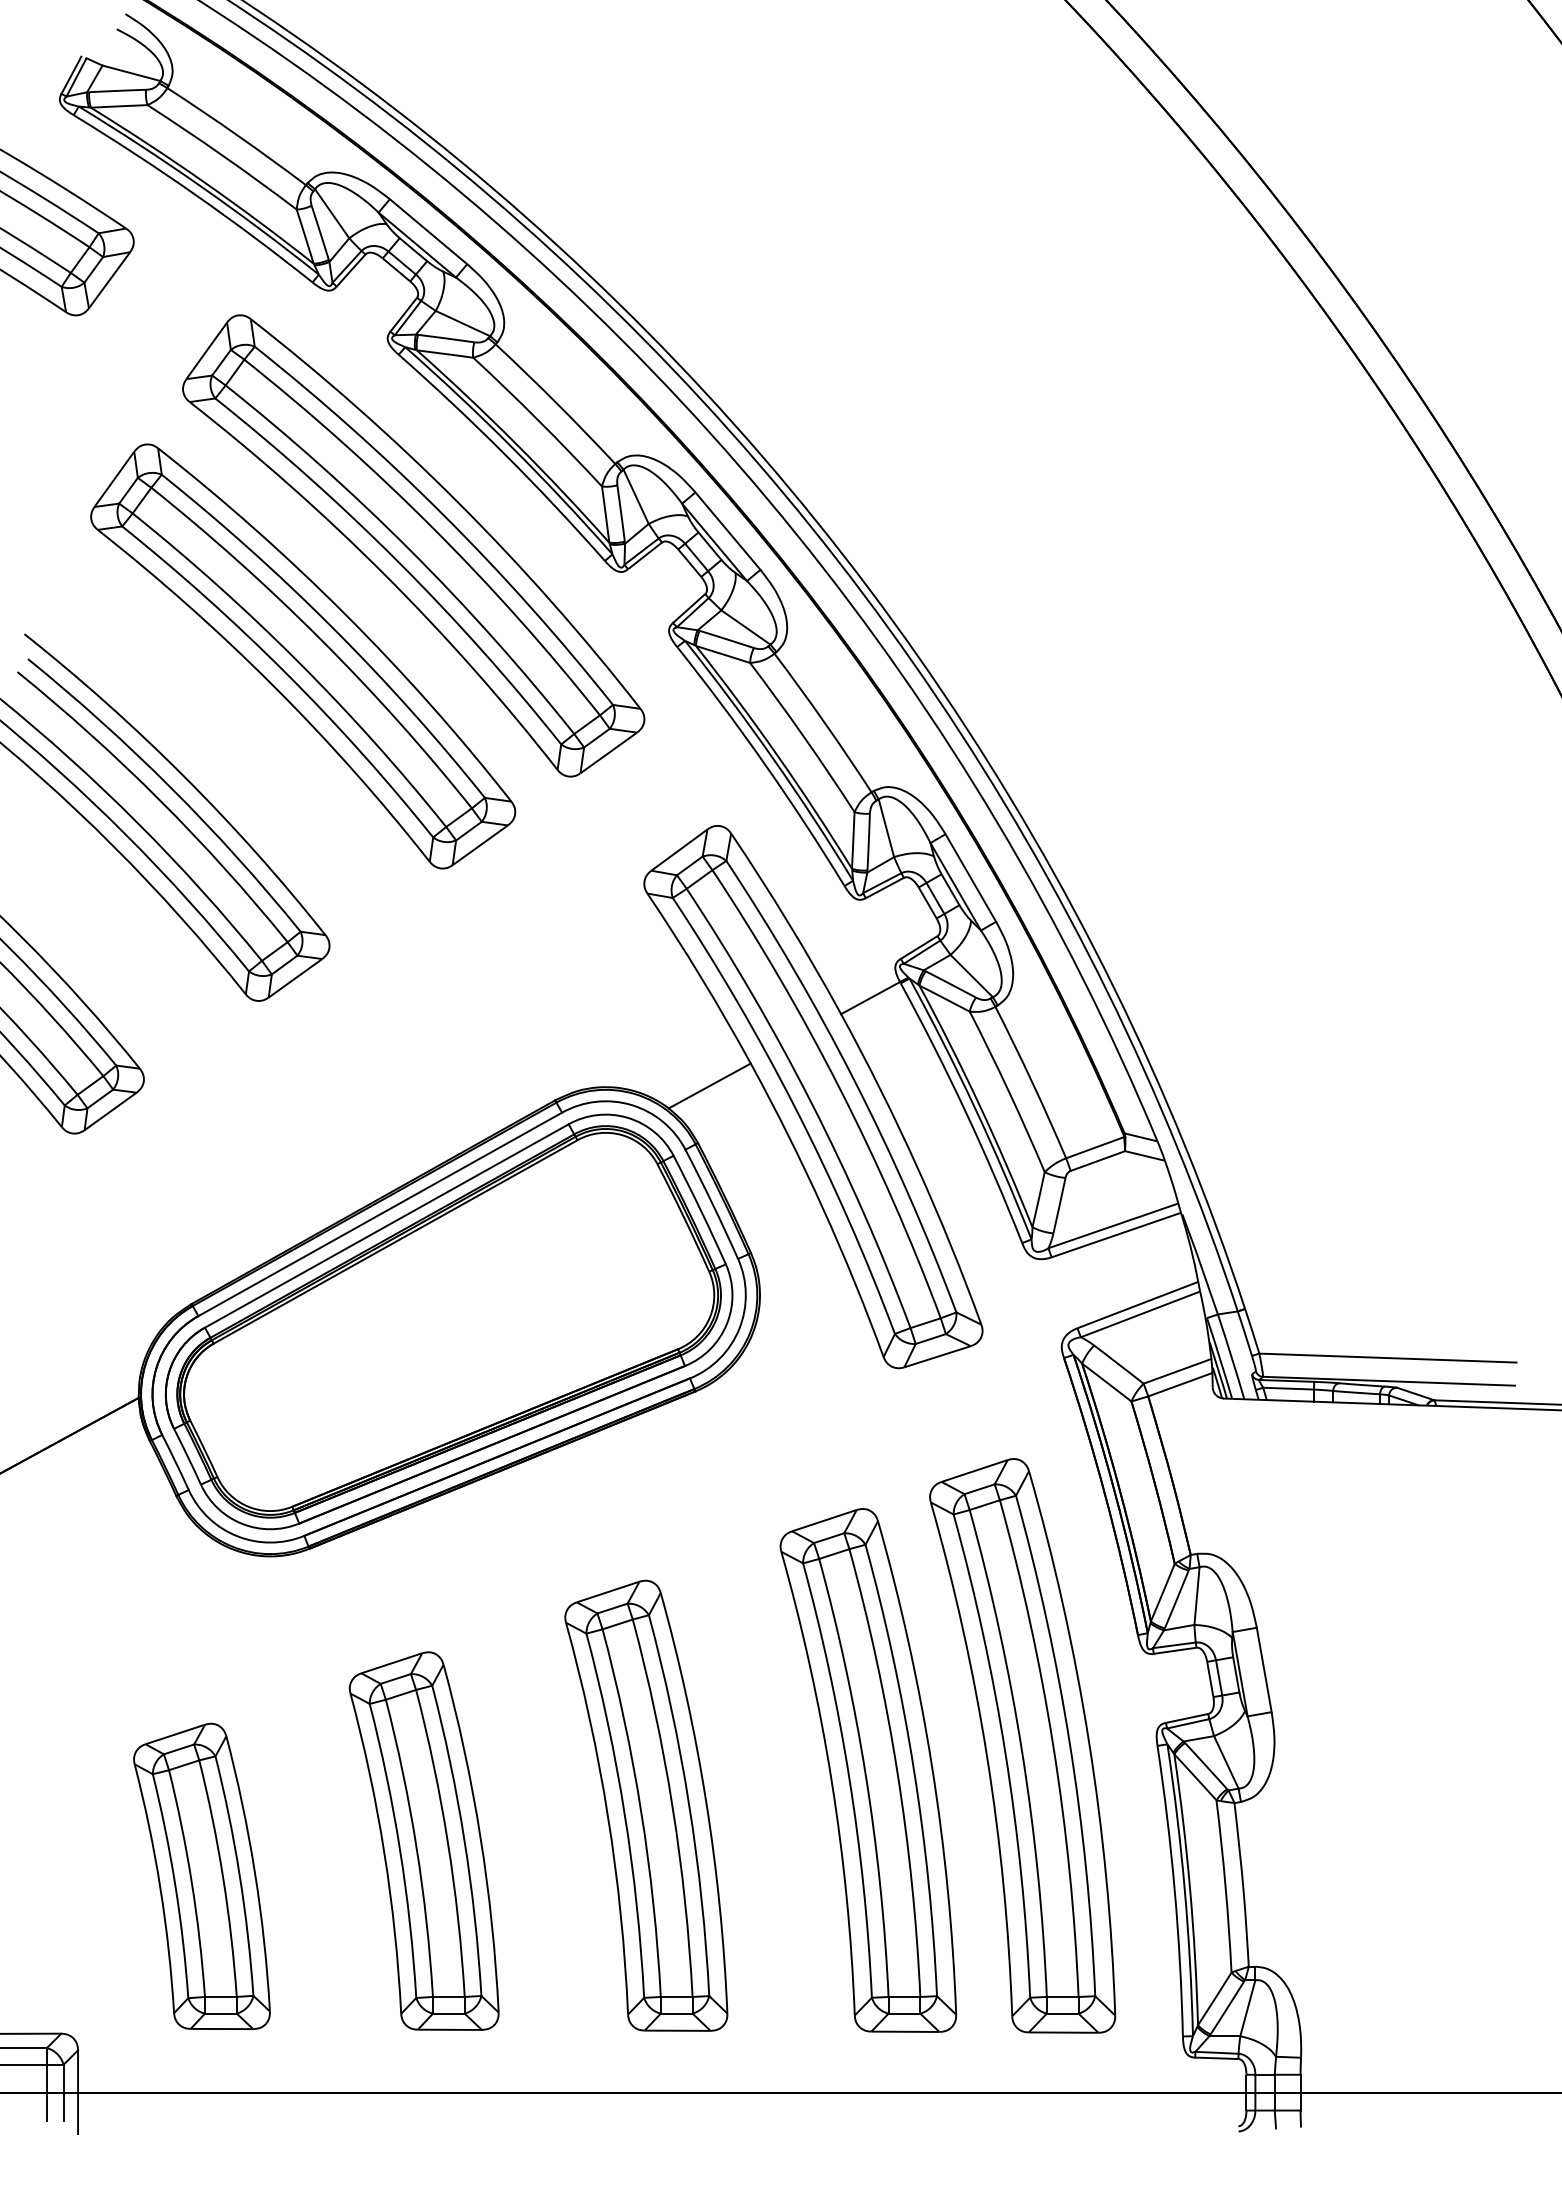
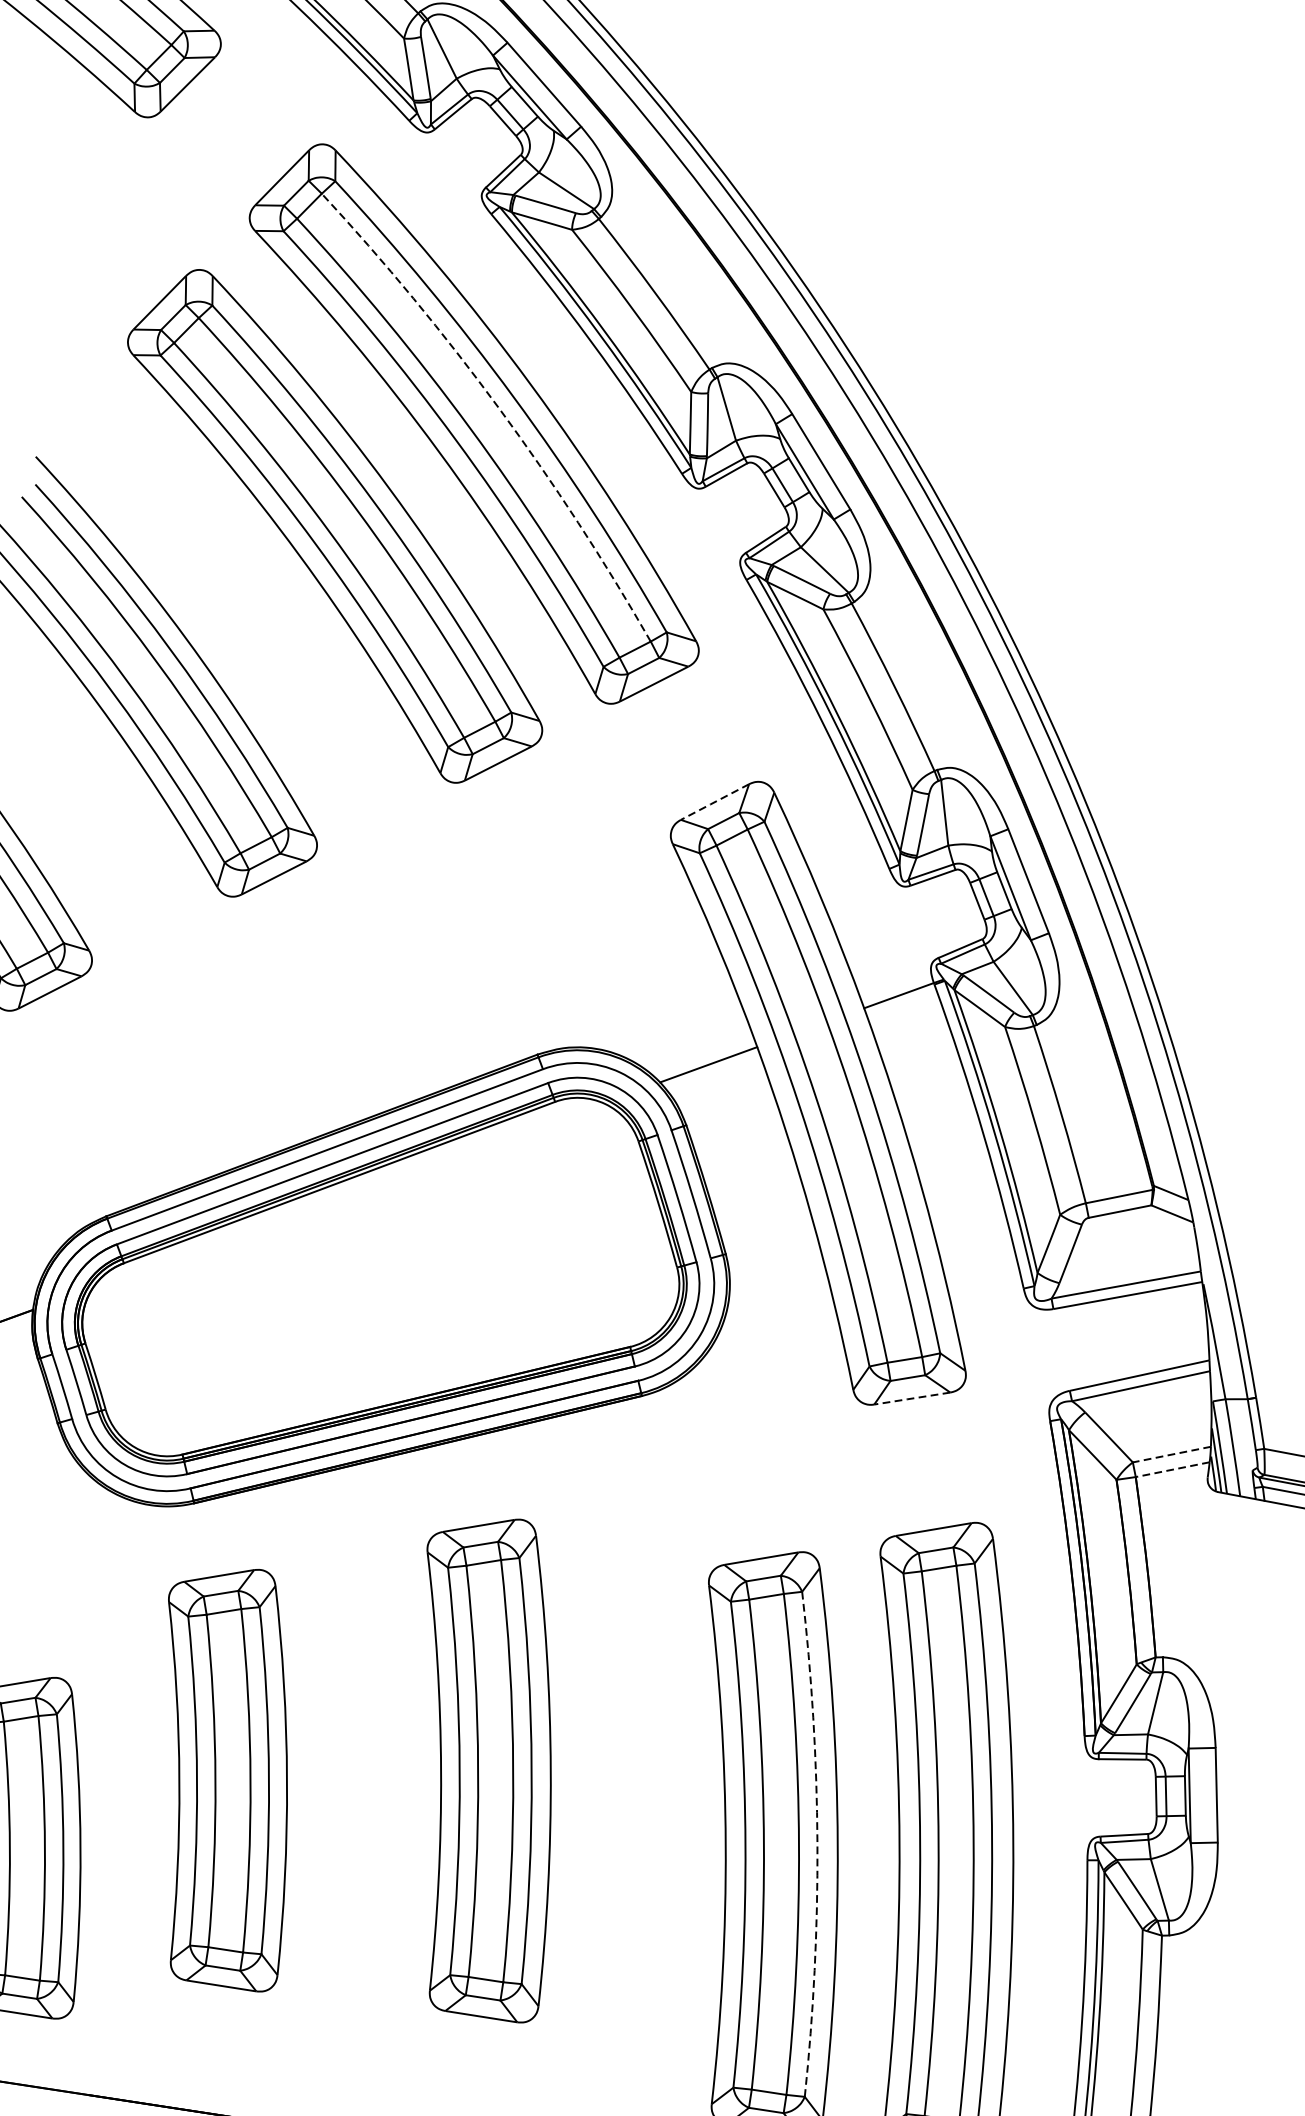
arc: (432, 527) -> (499, 408), solid -> dashed
line: (678, 850) -> (713, 802), solid -> dashed
line: (936, 1356) -> (911, 1398), solid -> dashed
line: (1177, 1371) -> (1171, 1454), solid -> dashed
line: (1179, 1384) -> (1171, 1469), solid -> dashed
arc: (913, 1768) -> (817, 1844), solid -> dashed
part: (646, 1805) -> (484, 1765), moved
part: (423, 1840) -> (224, 1774), moved

